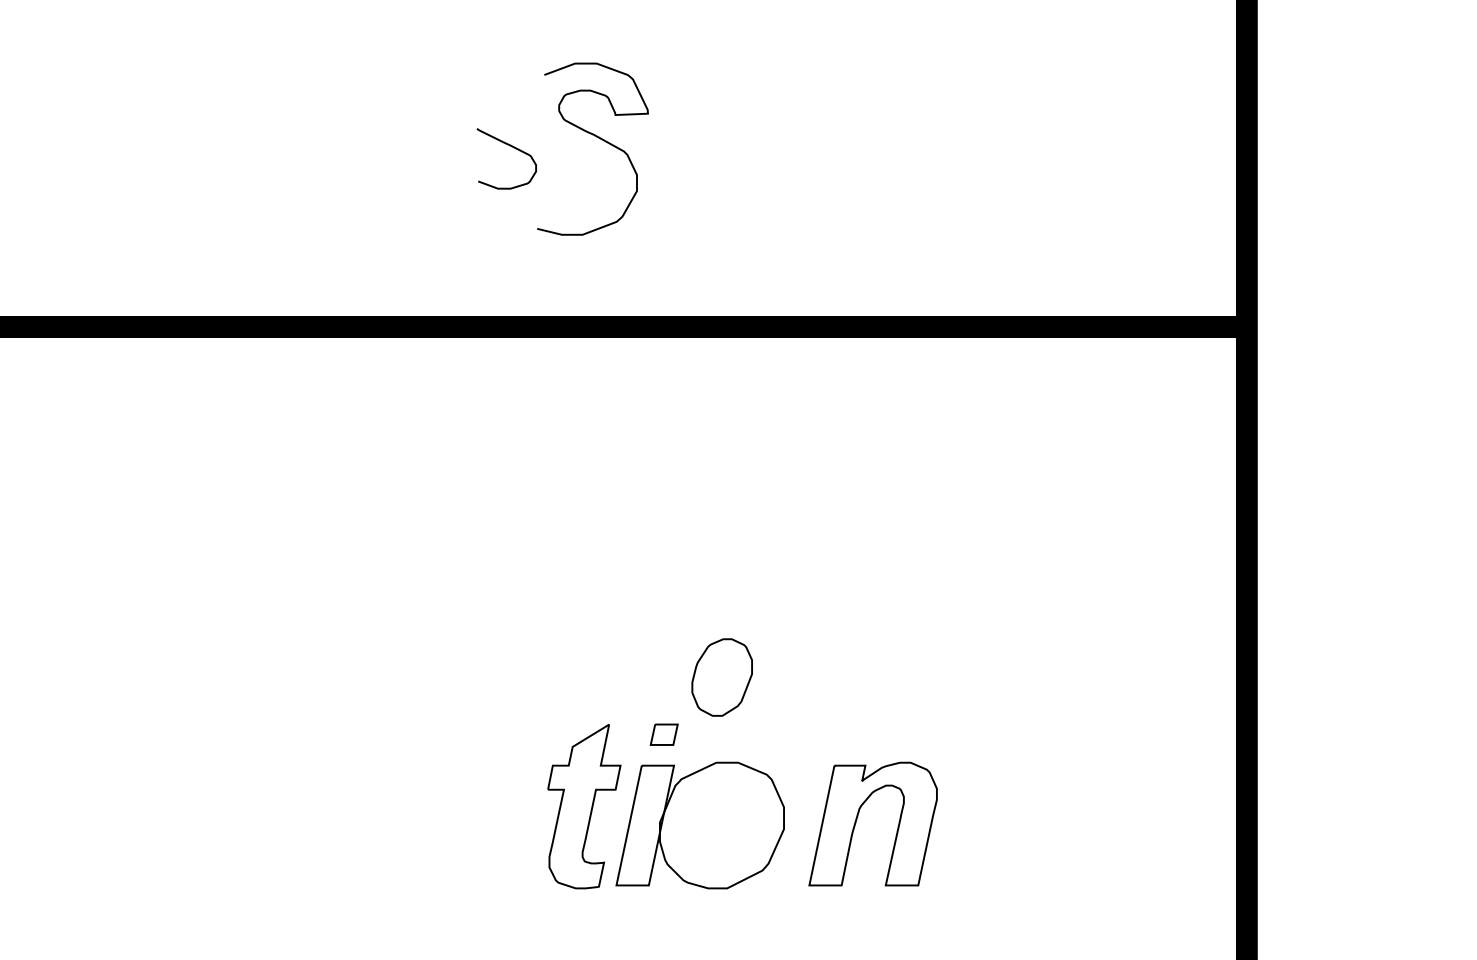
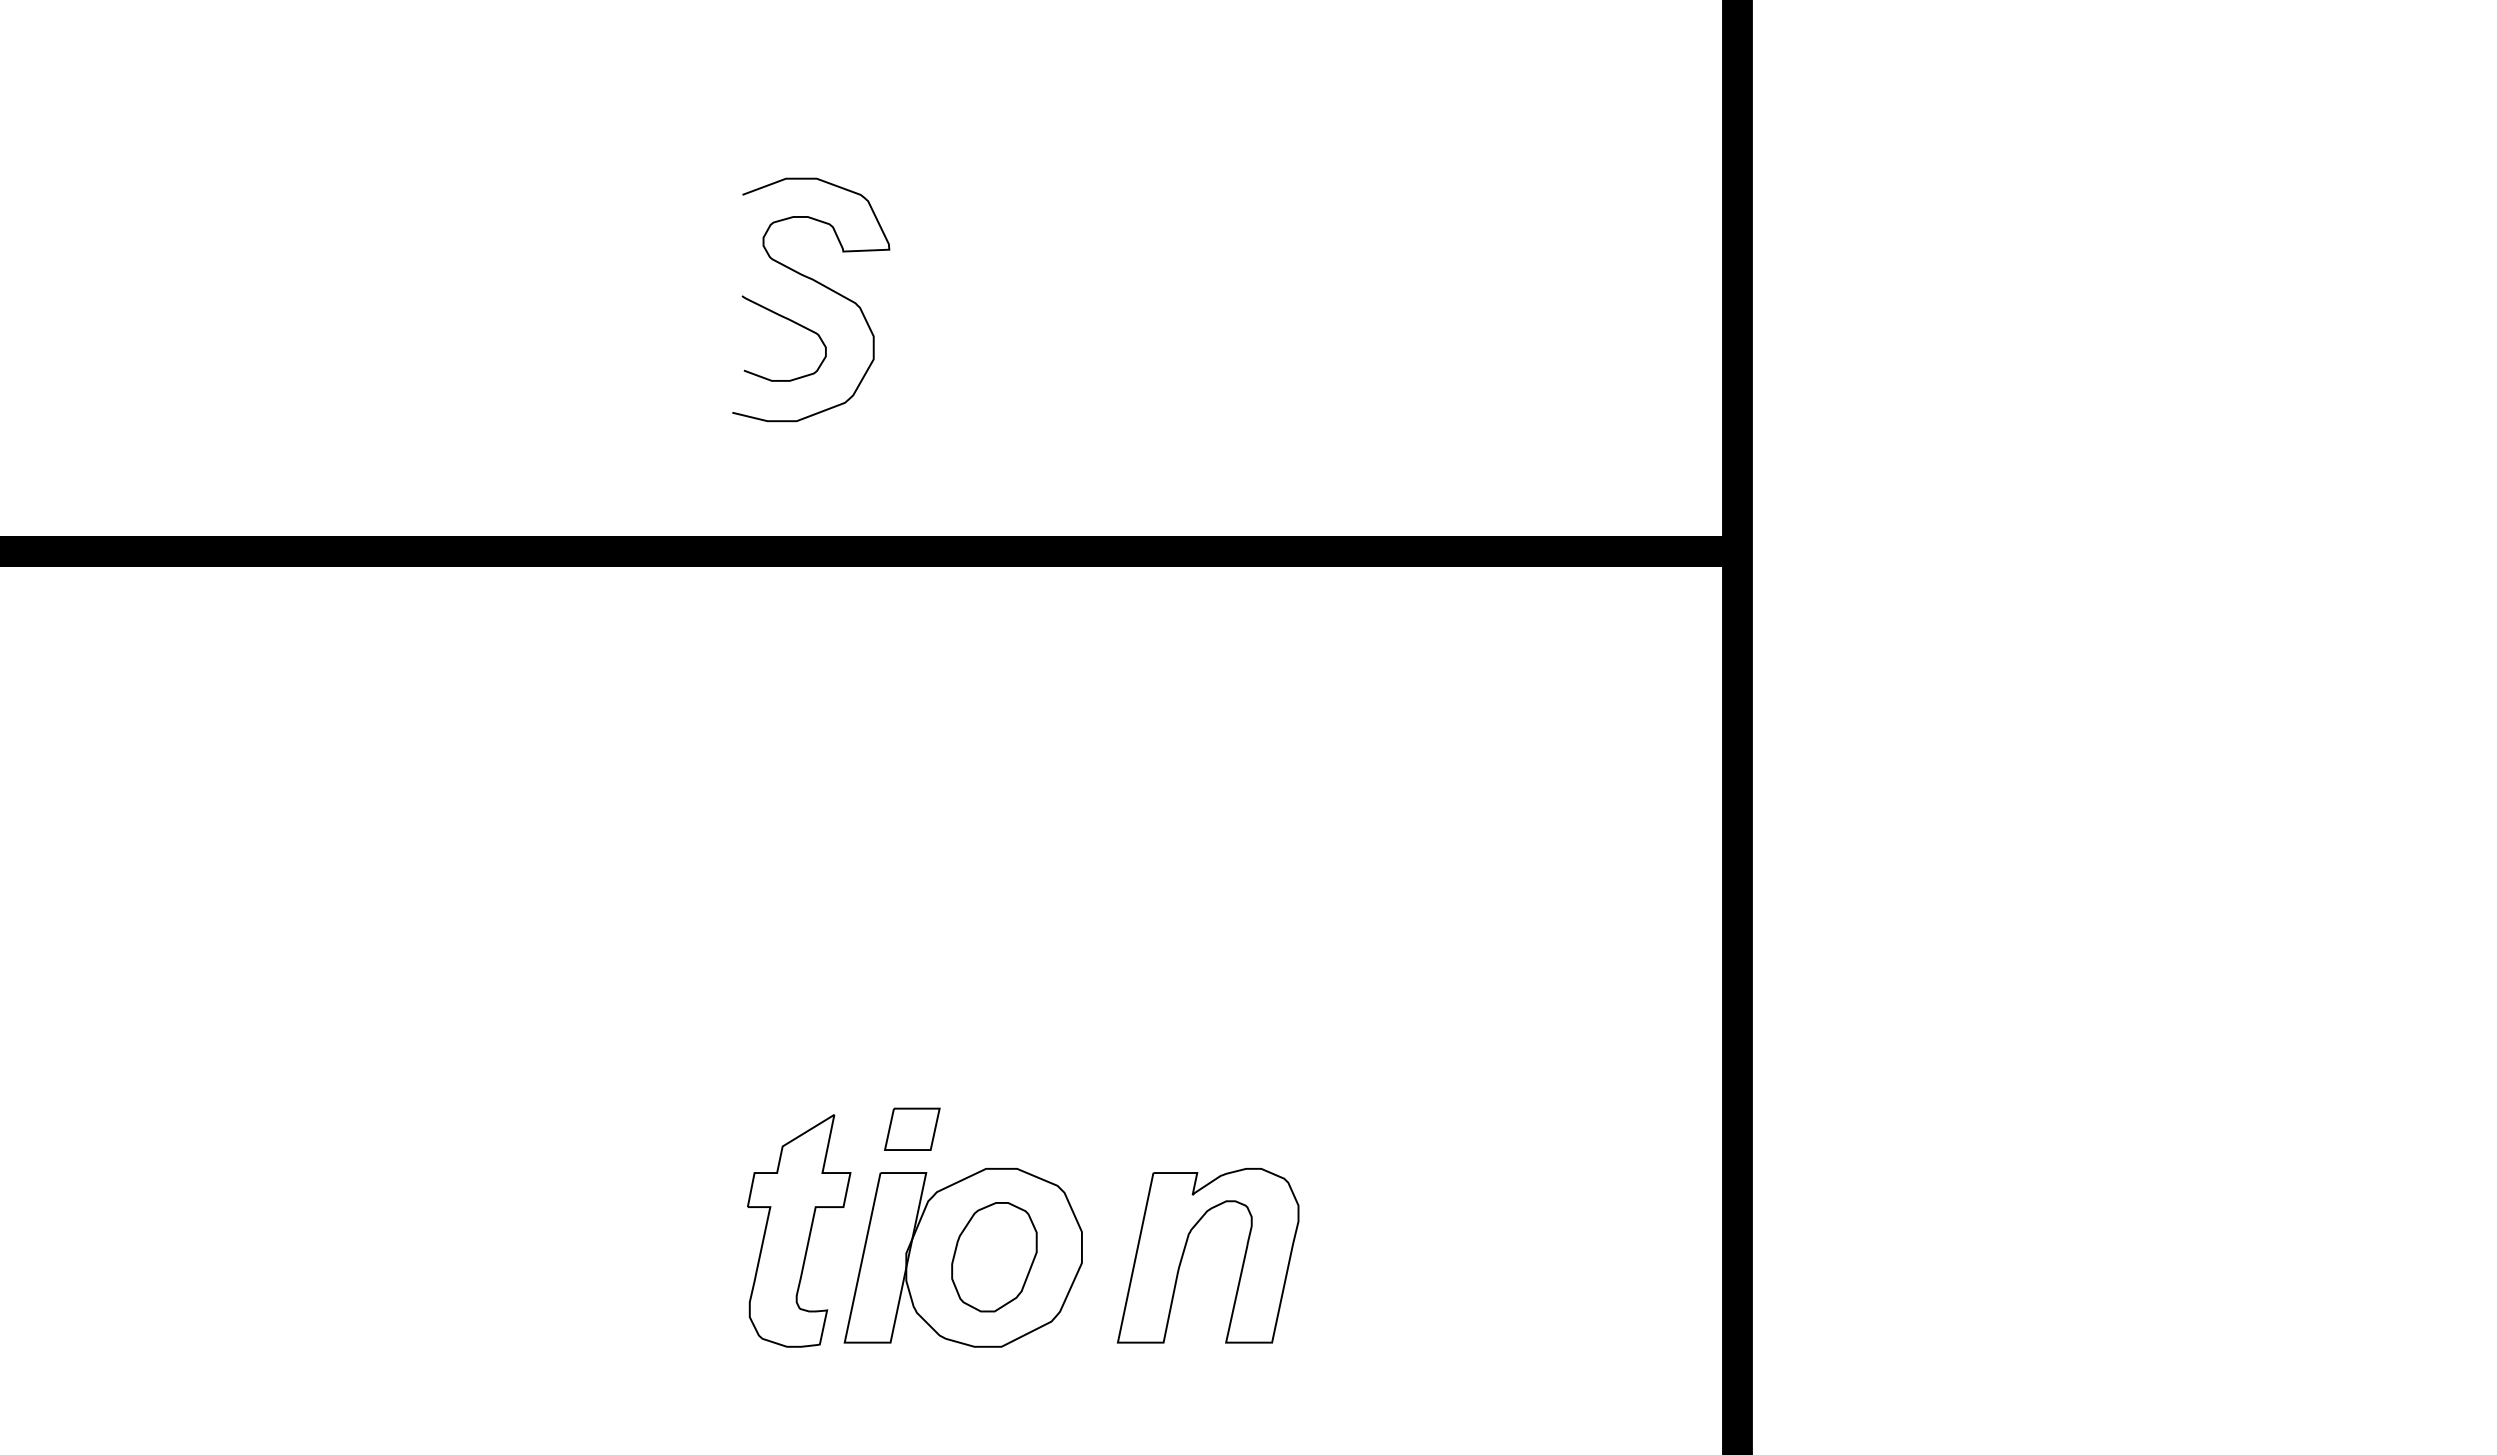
curve: (512, 147) -> (792, 322), moved
part: (722, 677) -> (994, 1257), moved
part: (664, 734) -> (912, 1128), size x1.43

